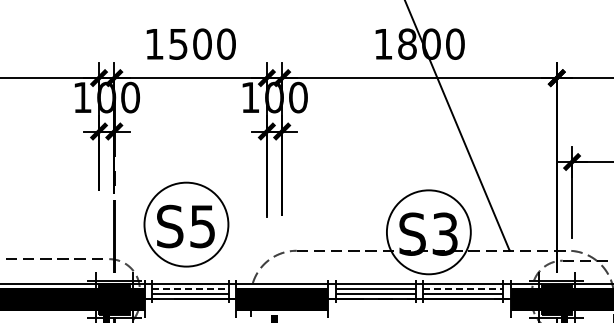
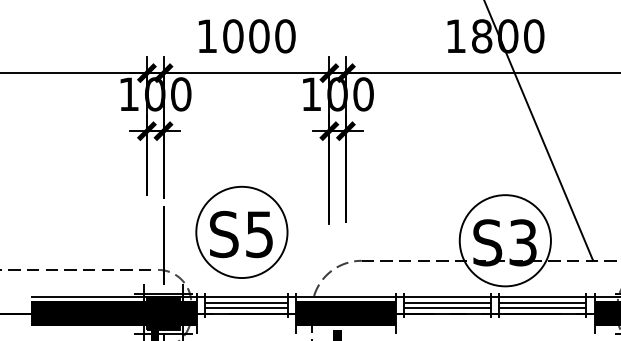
text: (178, 43) -> (233, 35), 1500 -> 1000
line: (191, 289) -> (247, 302), dashed -> solid
line: (463, 289) -> (542, 302), dashed -> solid

